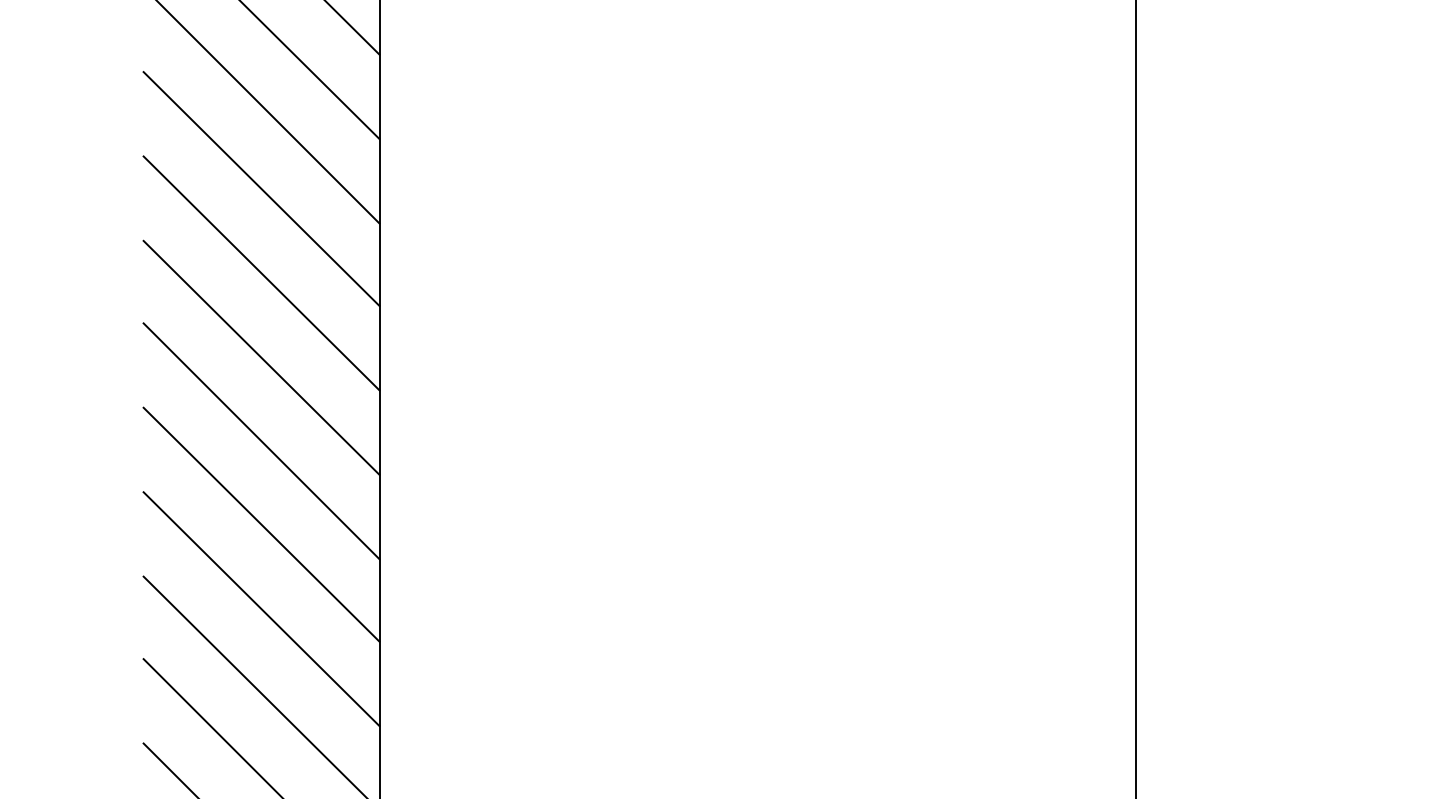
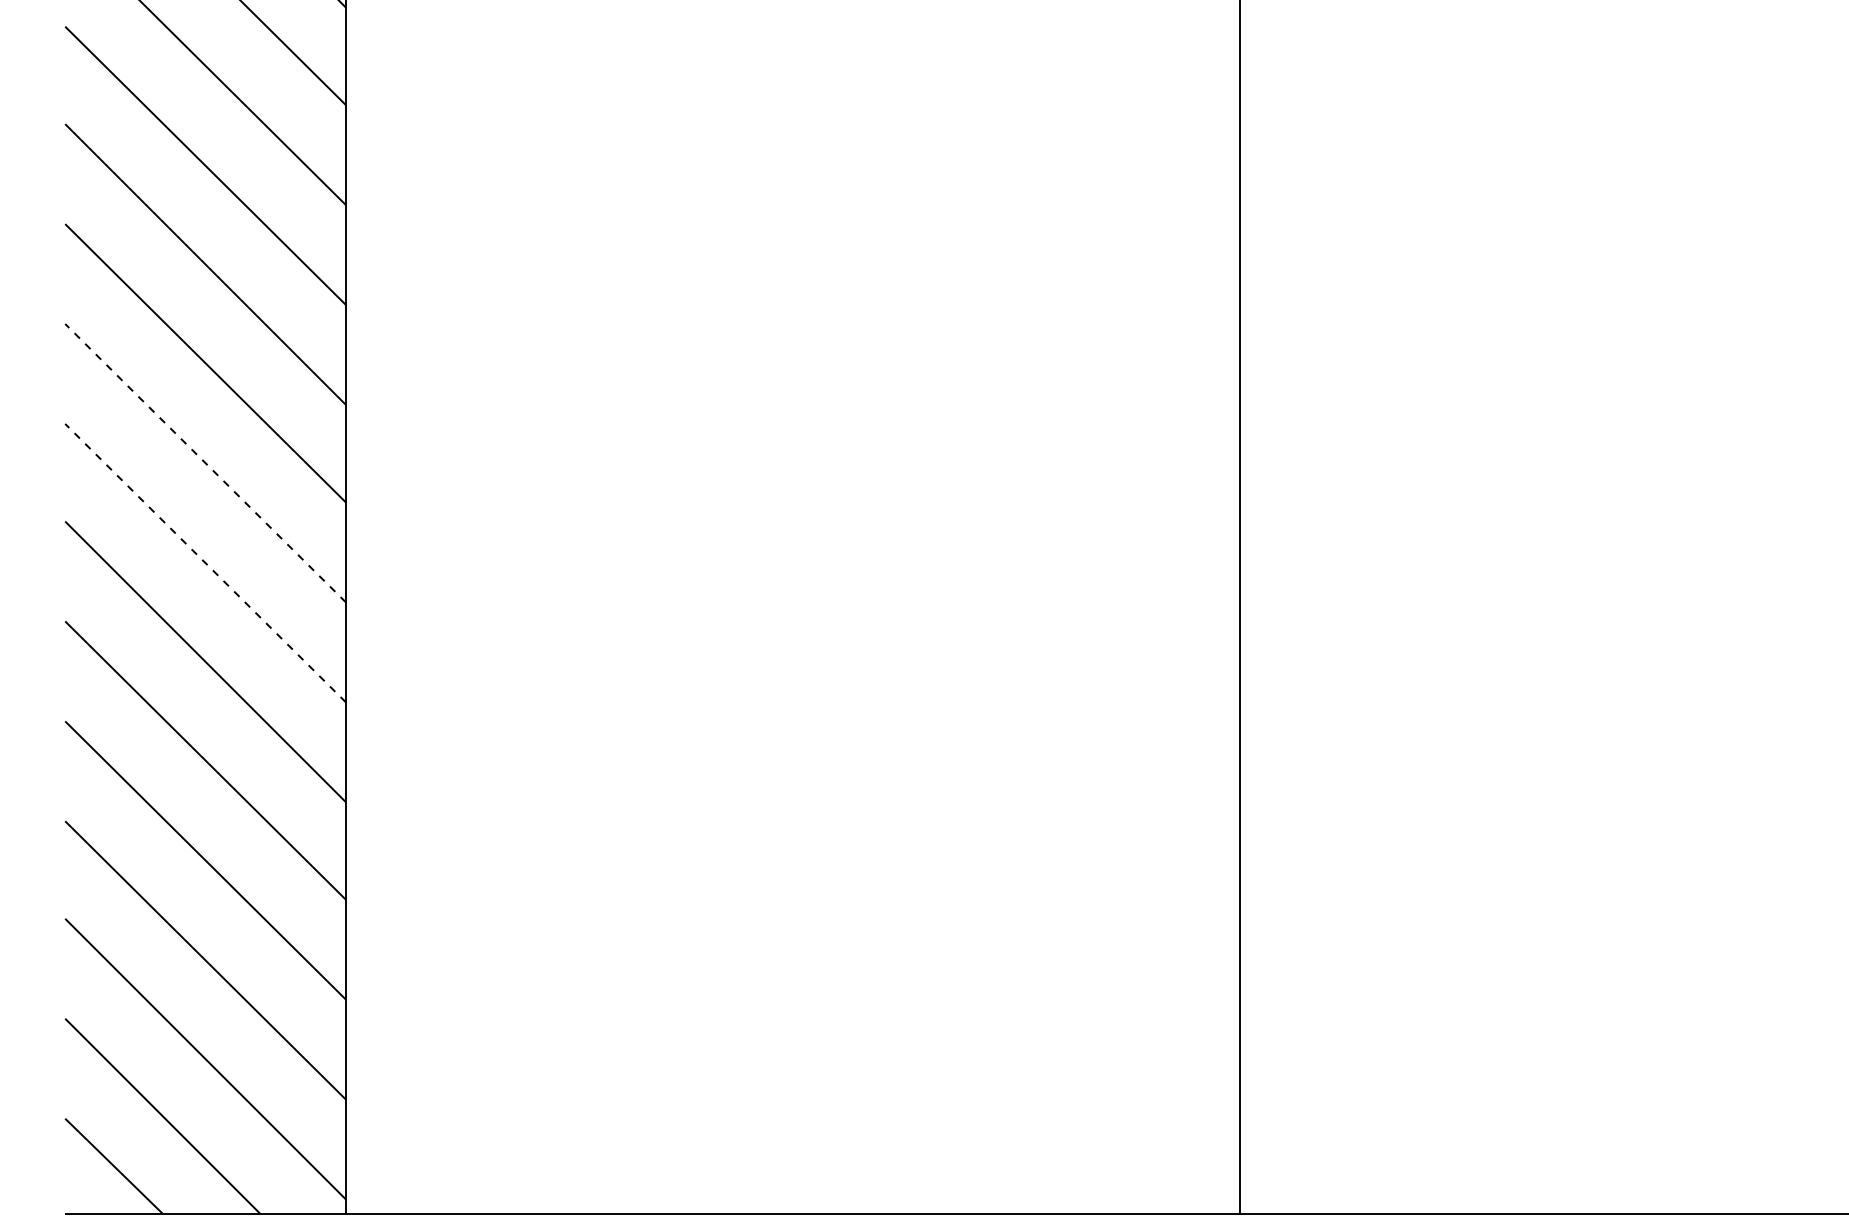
line: (261, 273) -> (205, 463), solid -> dashed
line: (261, 358) -> (205, 563), solid -> dashed

